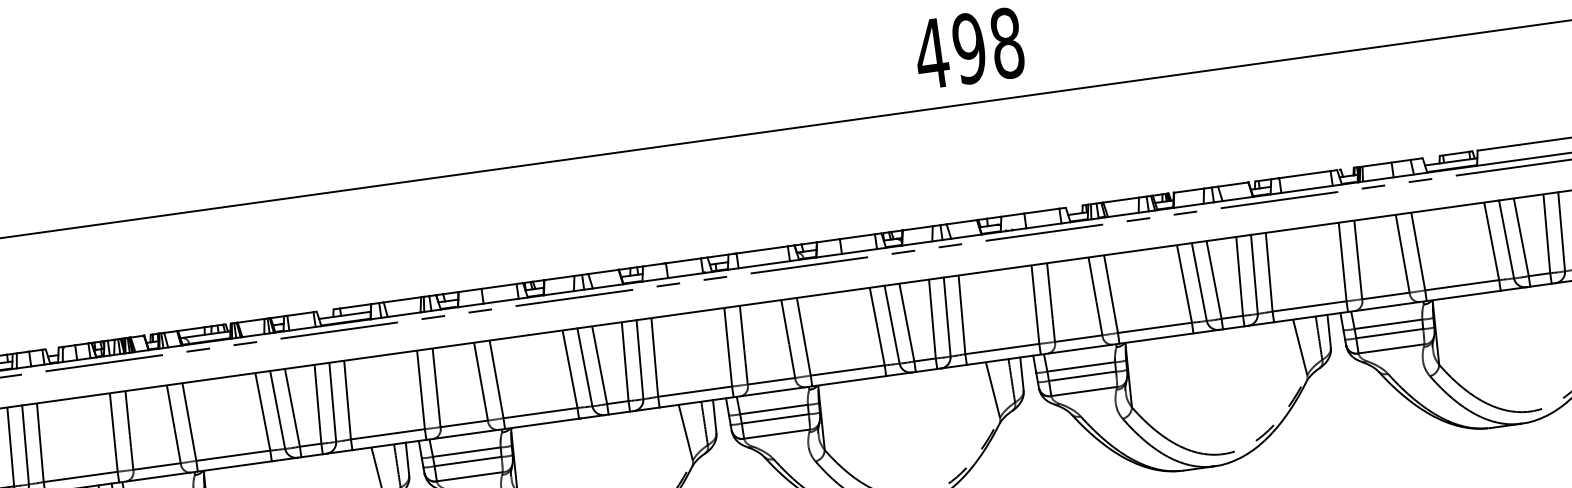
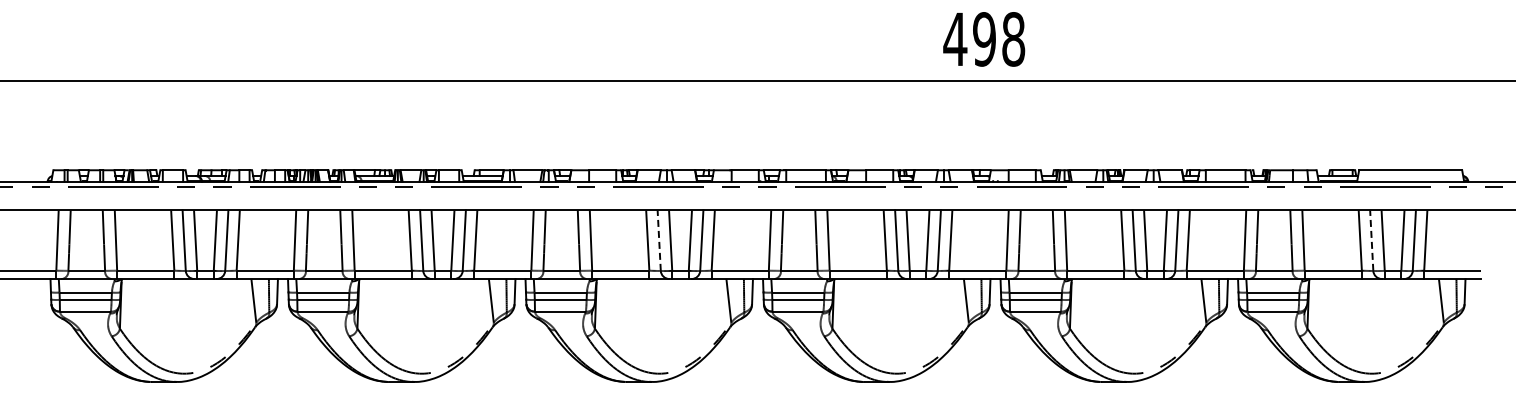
line: (1506, 239) -> (1371, 240), solid -> dashed
line: (585, 367) -> (659, 240), solid -> dashed

